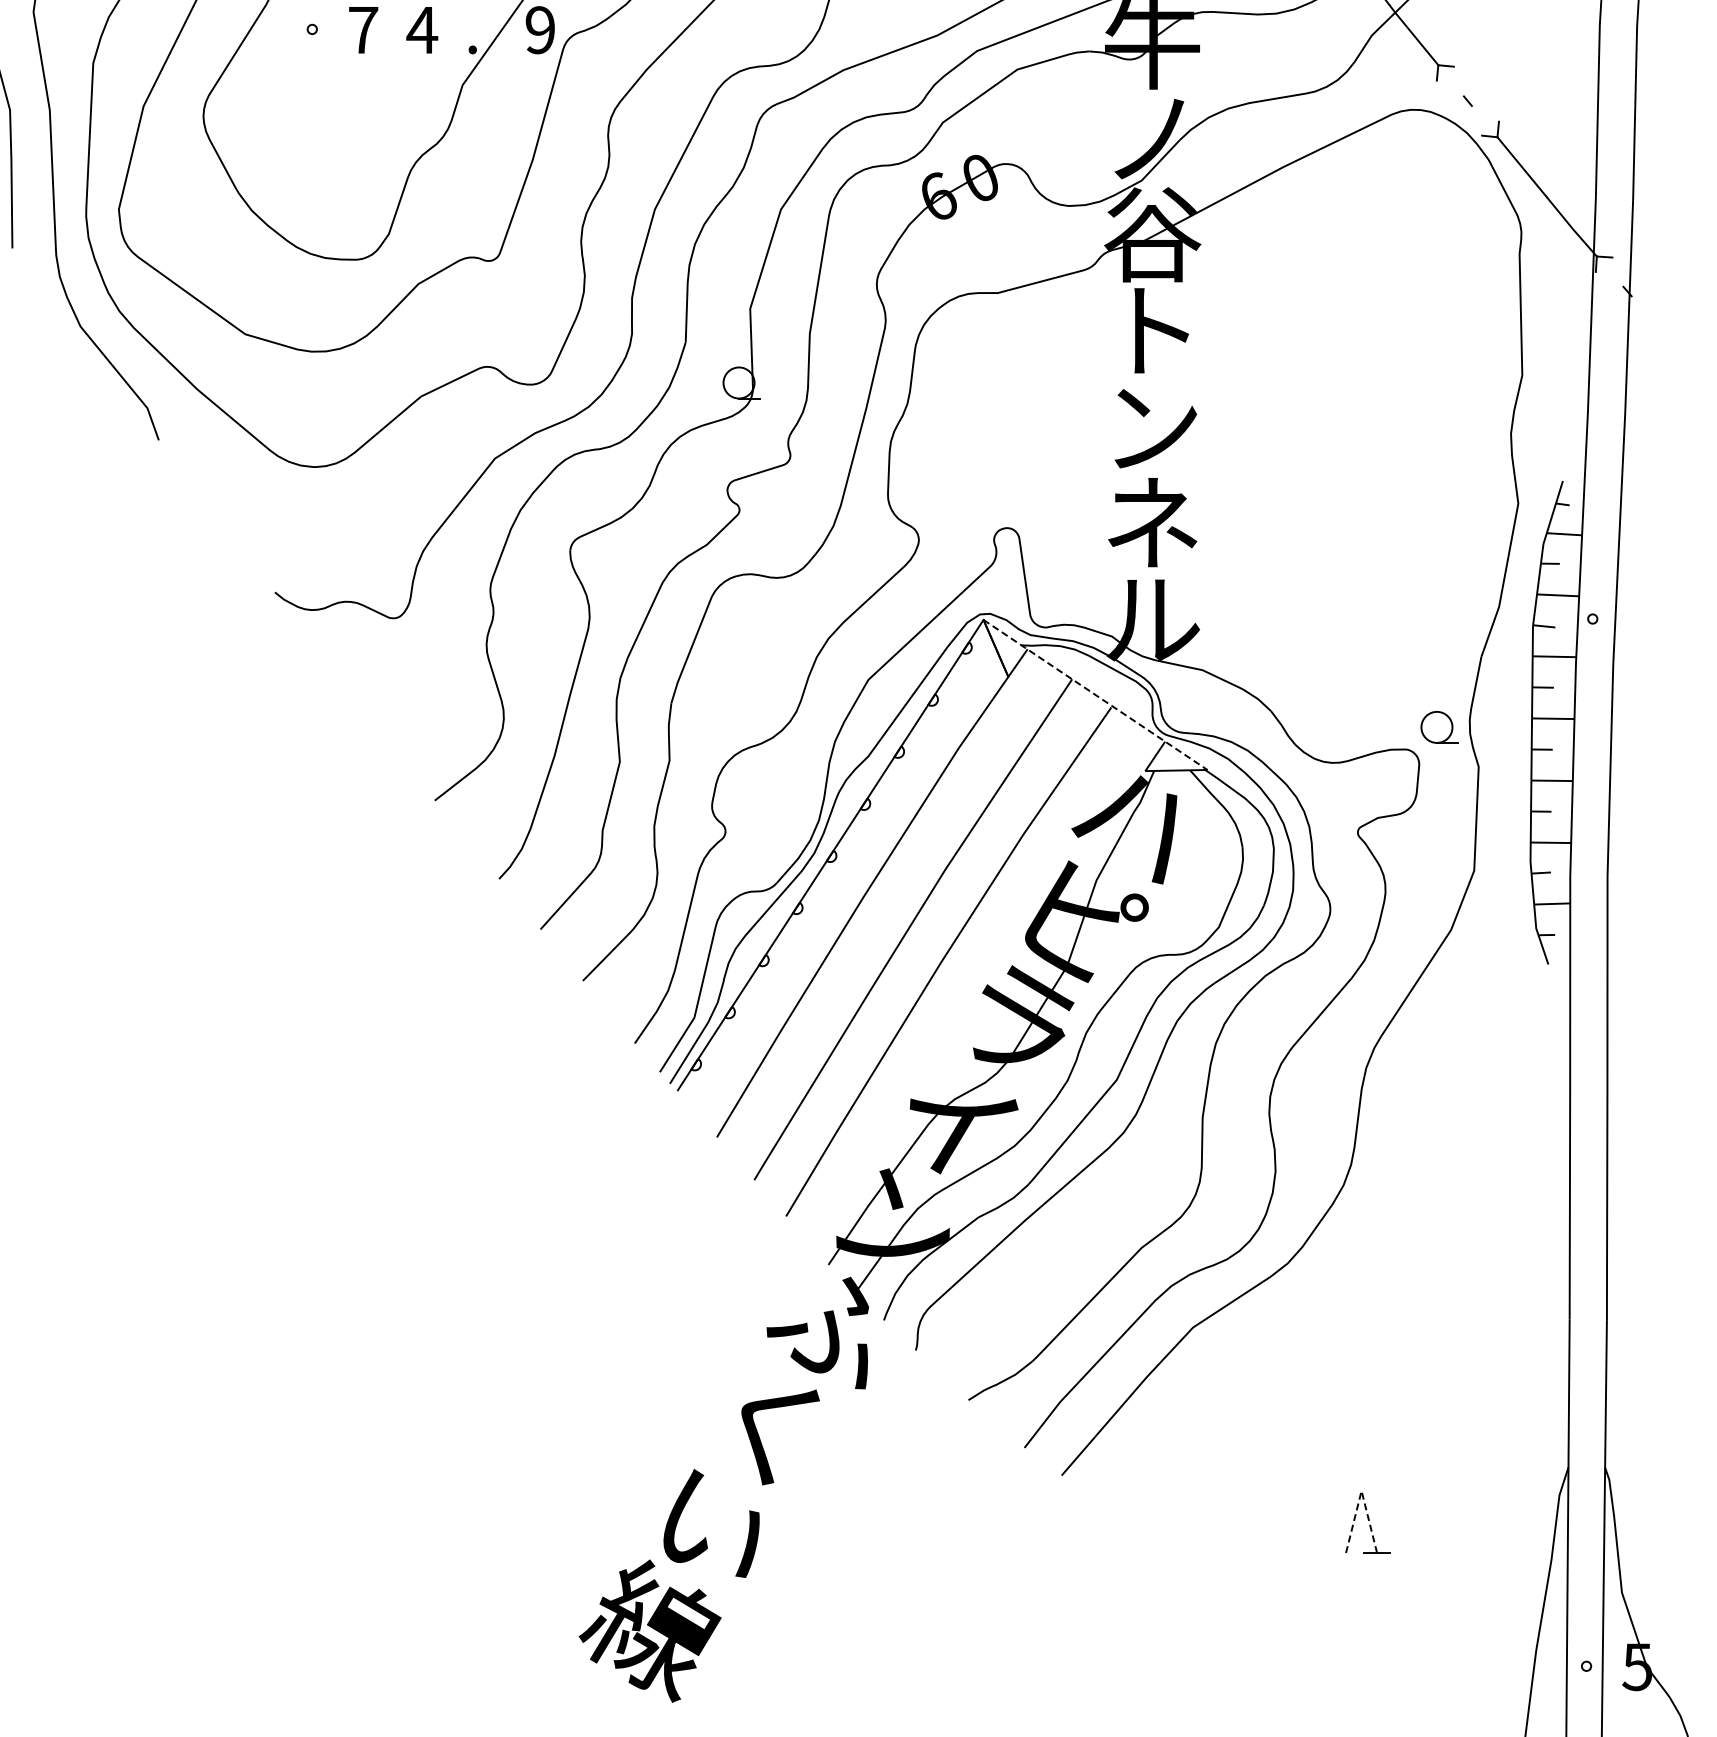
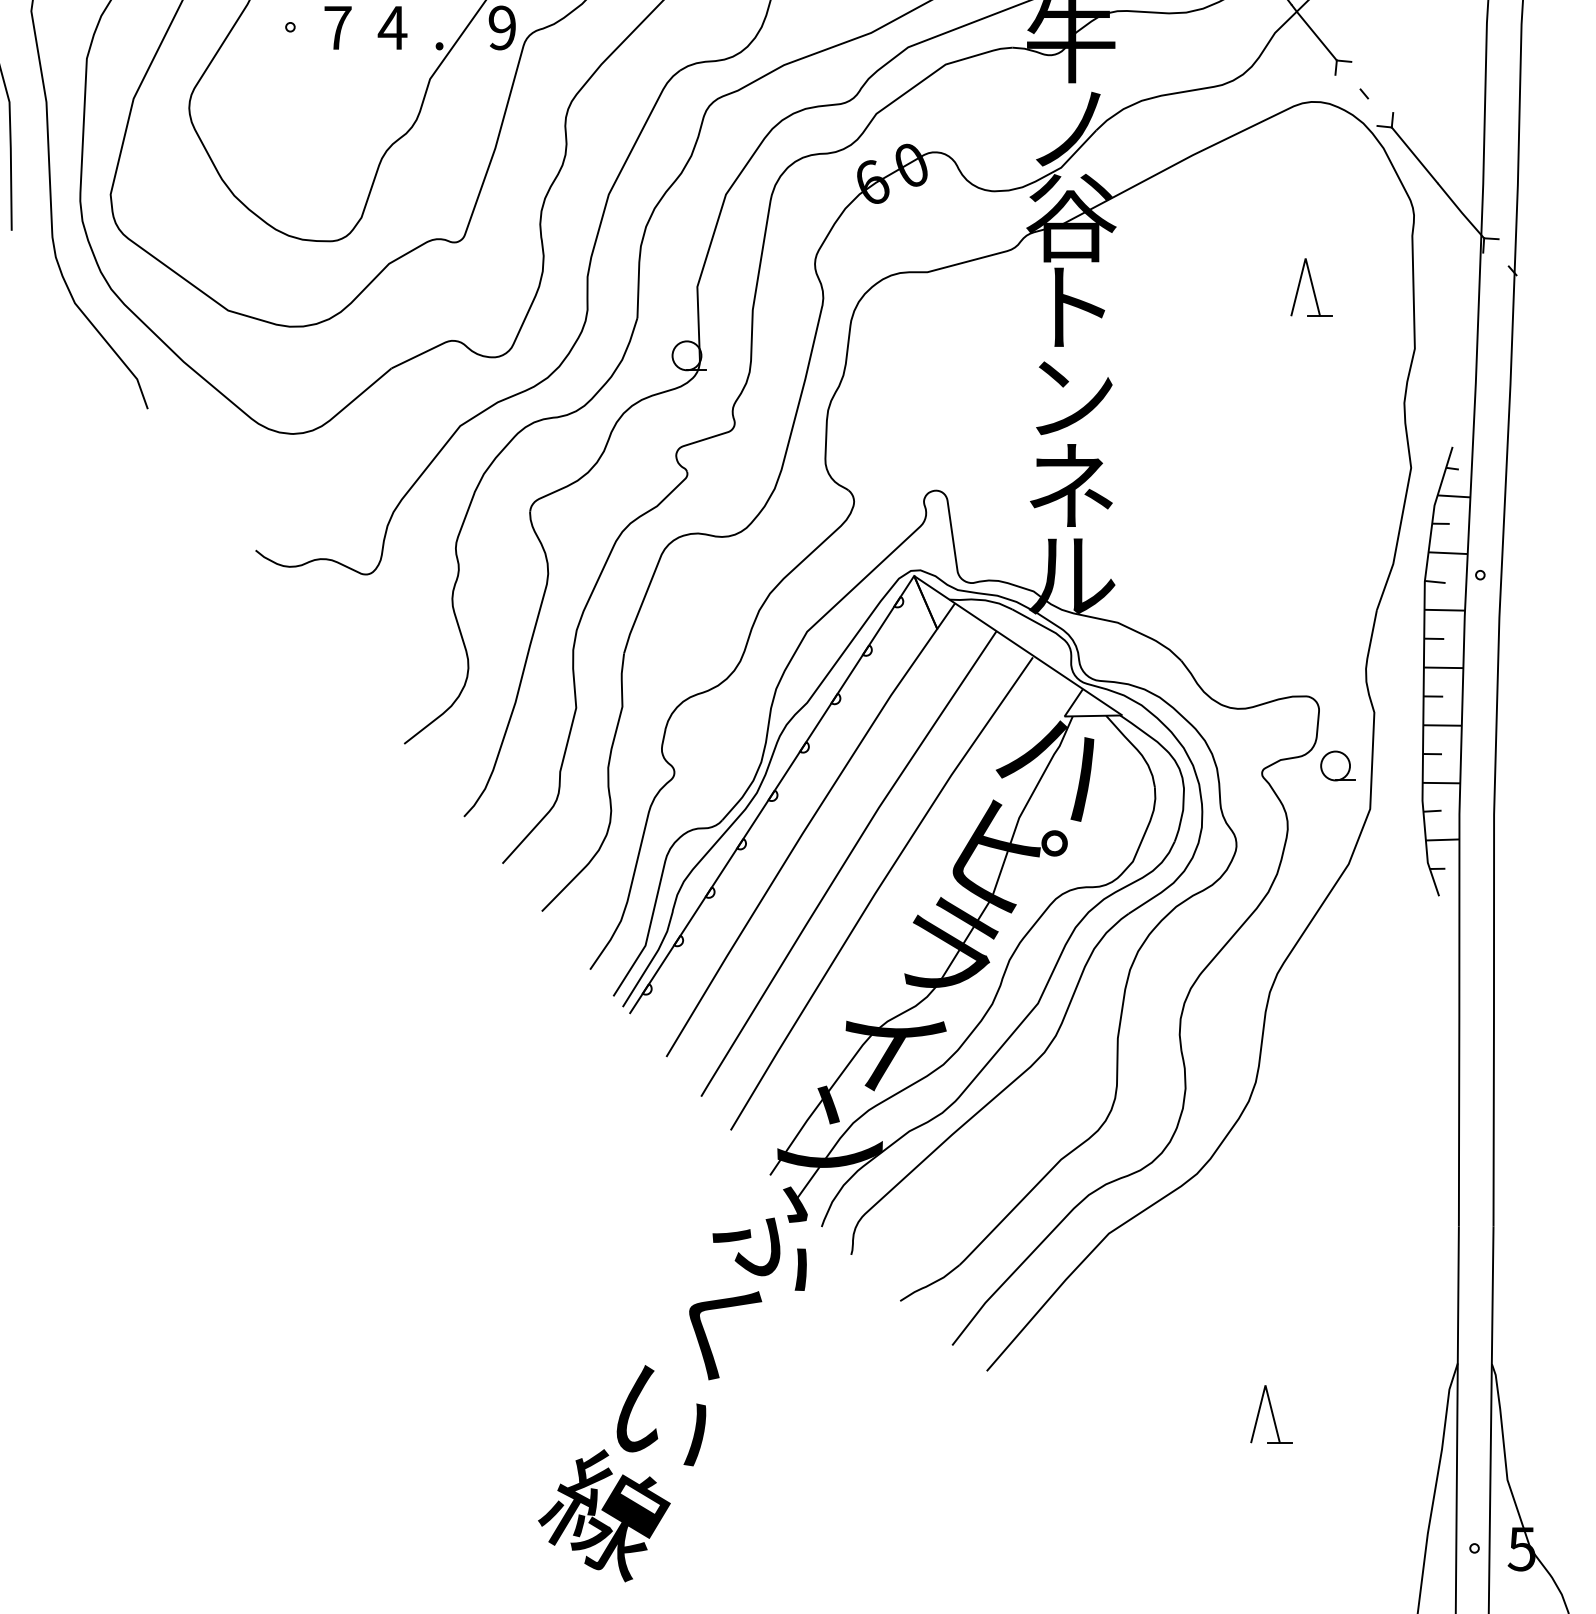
part: (1410, 309) -> (1310, 287), added
line: (1095, 694) -> (1018, 645), dashed -> solid
part: (1439, 727) -> (1337, 766), moved
line: (1361, 1490) -> (1265, 1385), dashed -> solid

